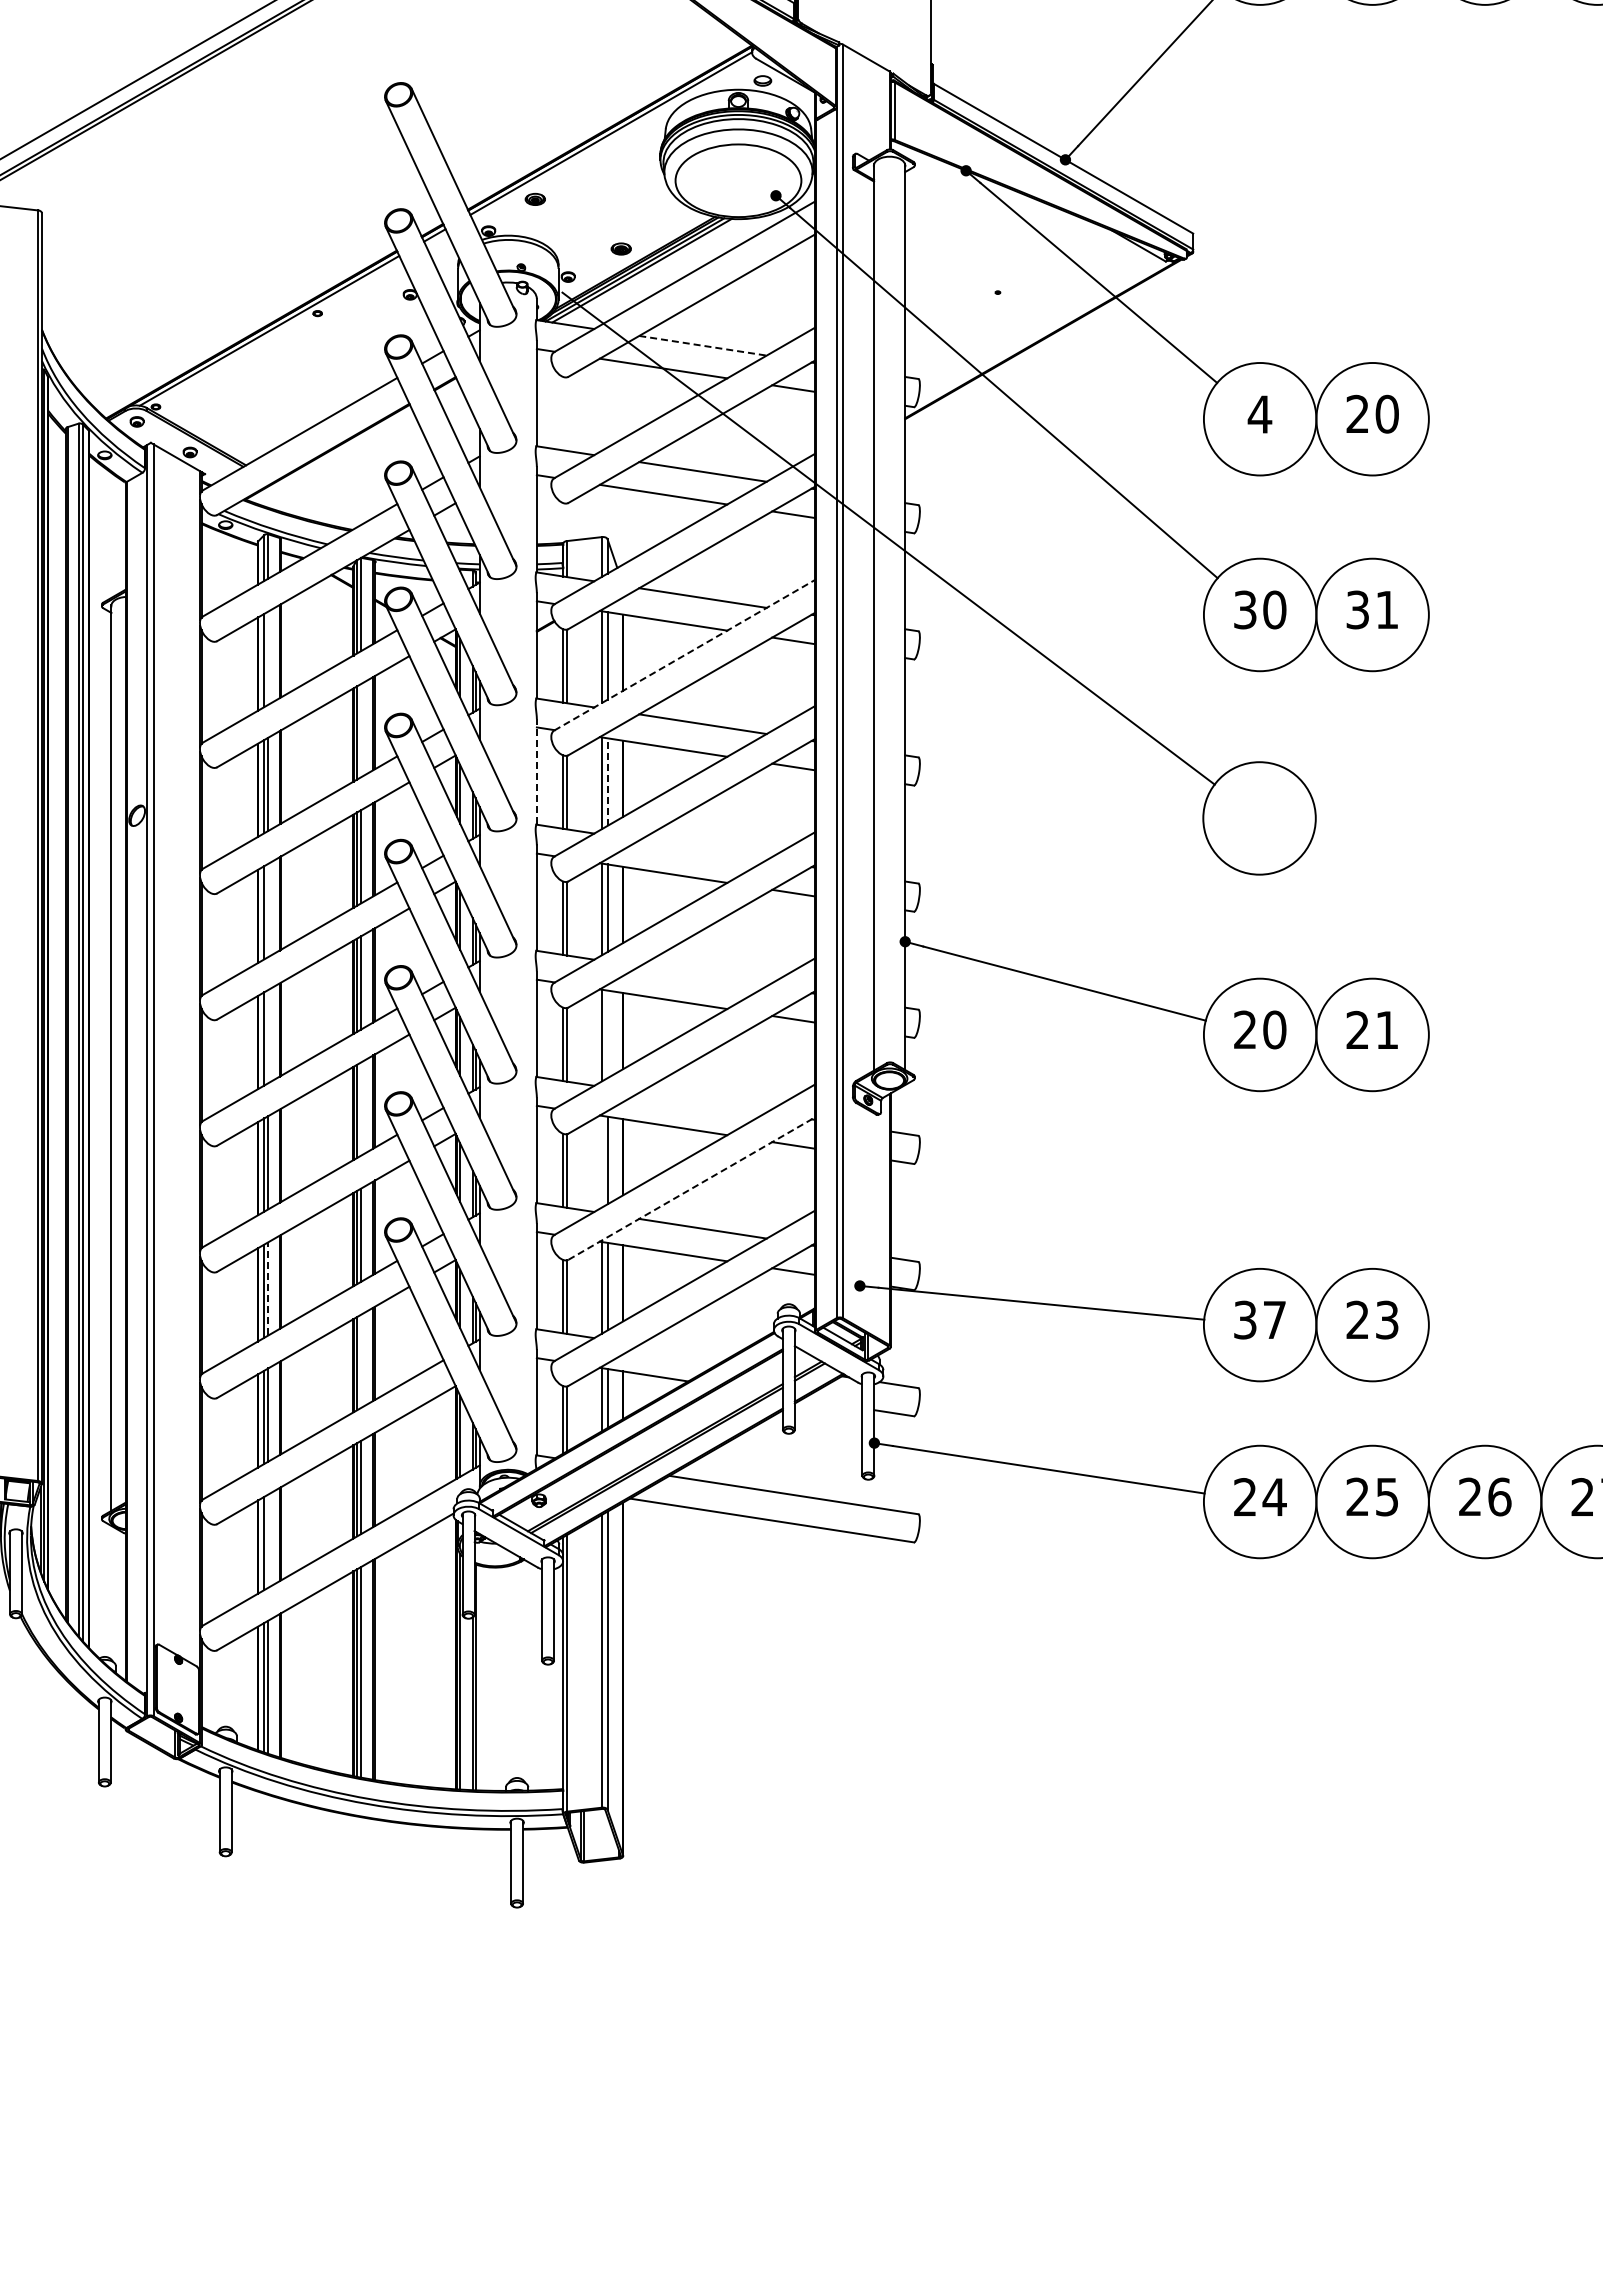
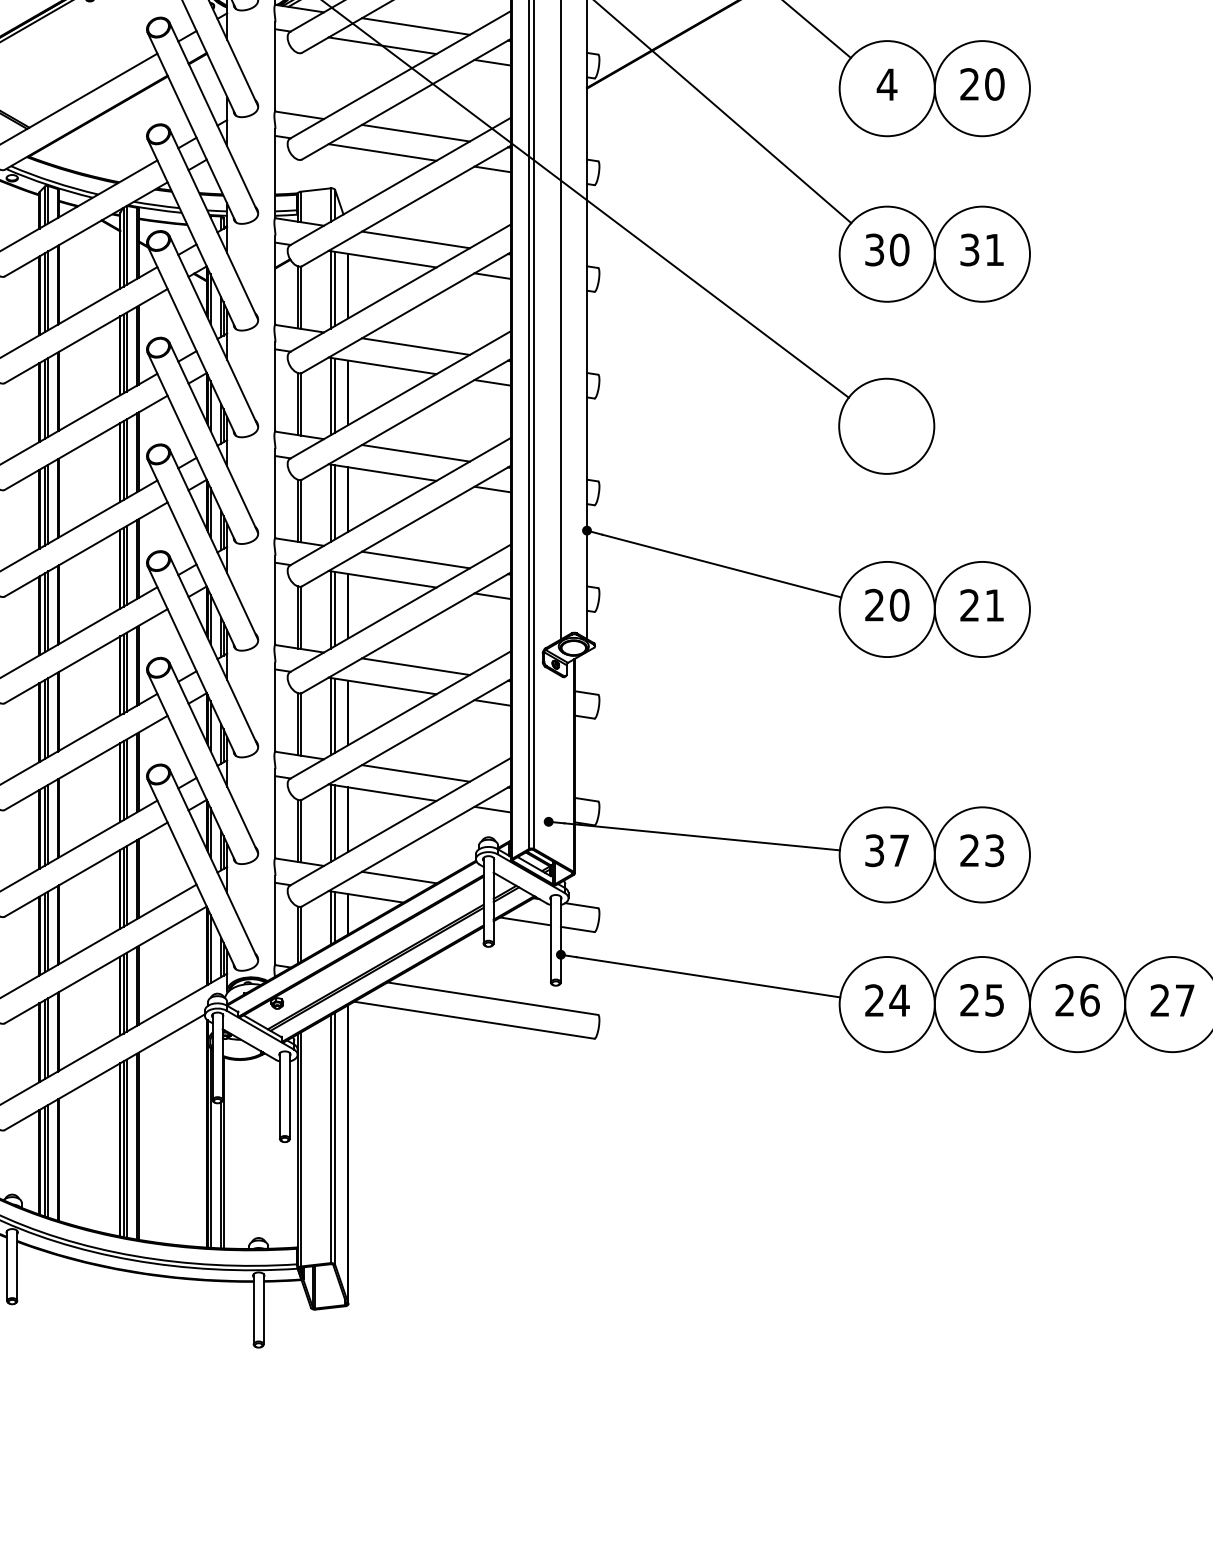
line: (703, 345) -> (416, 26), dashed -> solid
line: (684, 655) -> (400, 288), dashed -> solid
line: (268, 657) -> (48, 290), added
line: (361, 730) -> (127, 351), added
line: (536, 771) -> (275, 386), dashed -> solid
line: (607, 782) -> (335, 395), dashed -> solid
line: (702, 850) -> (415, 453), added
line: (268, 910) -> (48, 504), added
line: (702, 976) -> (415, 560), added
line: (607, 1034) -> (335, 609), added
line: (268, 1036) -> (48, 610), added
line: (702, 1102) -> (415, 666), added
line: (361, 1108) -> (127, 671), added
line: (602, 1161) -> (330, 716), added
line: (692, 1188) -> (407, 739), dashed -> solid
line: (268, 1288) -> (48, 823), dashed -> solid
line: (683, 1351) -> (399, 877), added
line: (361, 1361) -> (127, 885), added
line: (832, 1403) -> (525, 921), added
line: (268, 1540) -> (48, 1037), added

